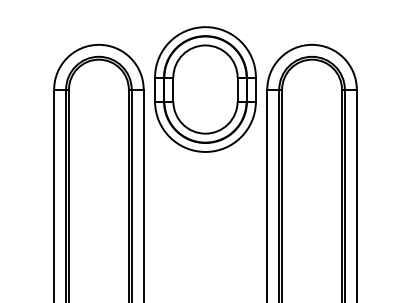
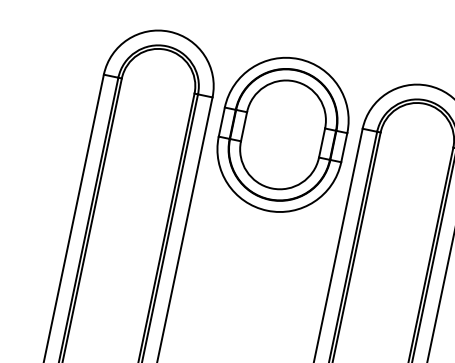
part: (205, 89) -> (283, 134), moved

